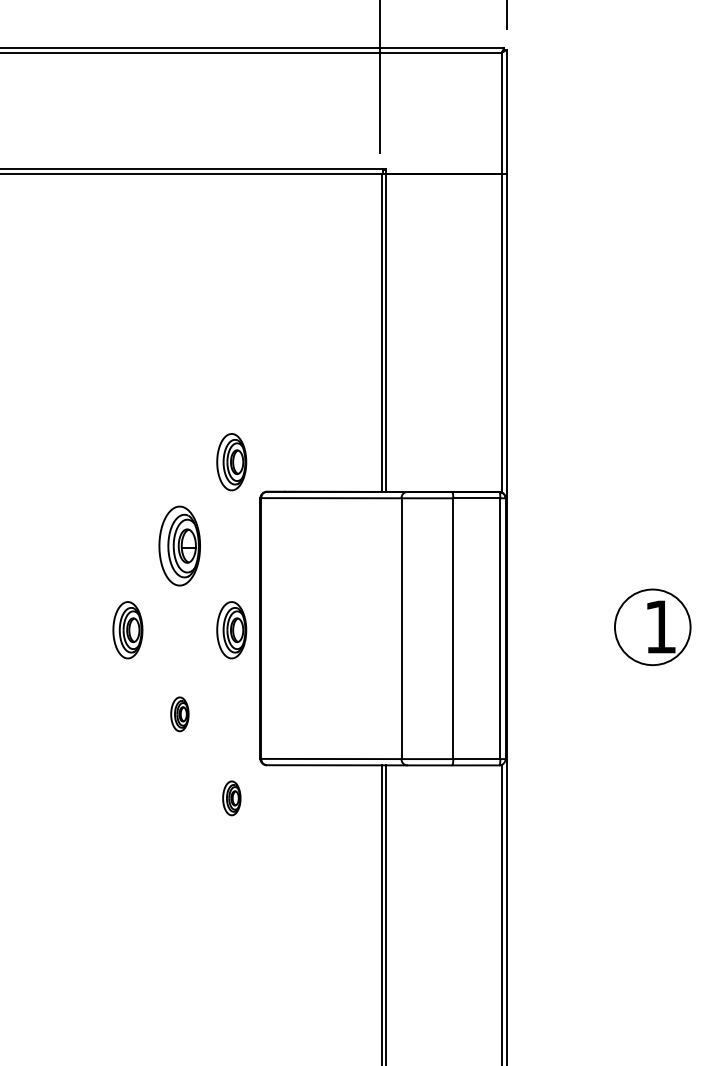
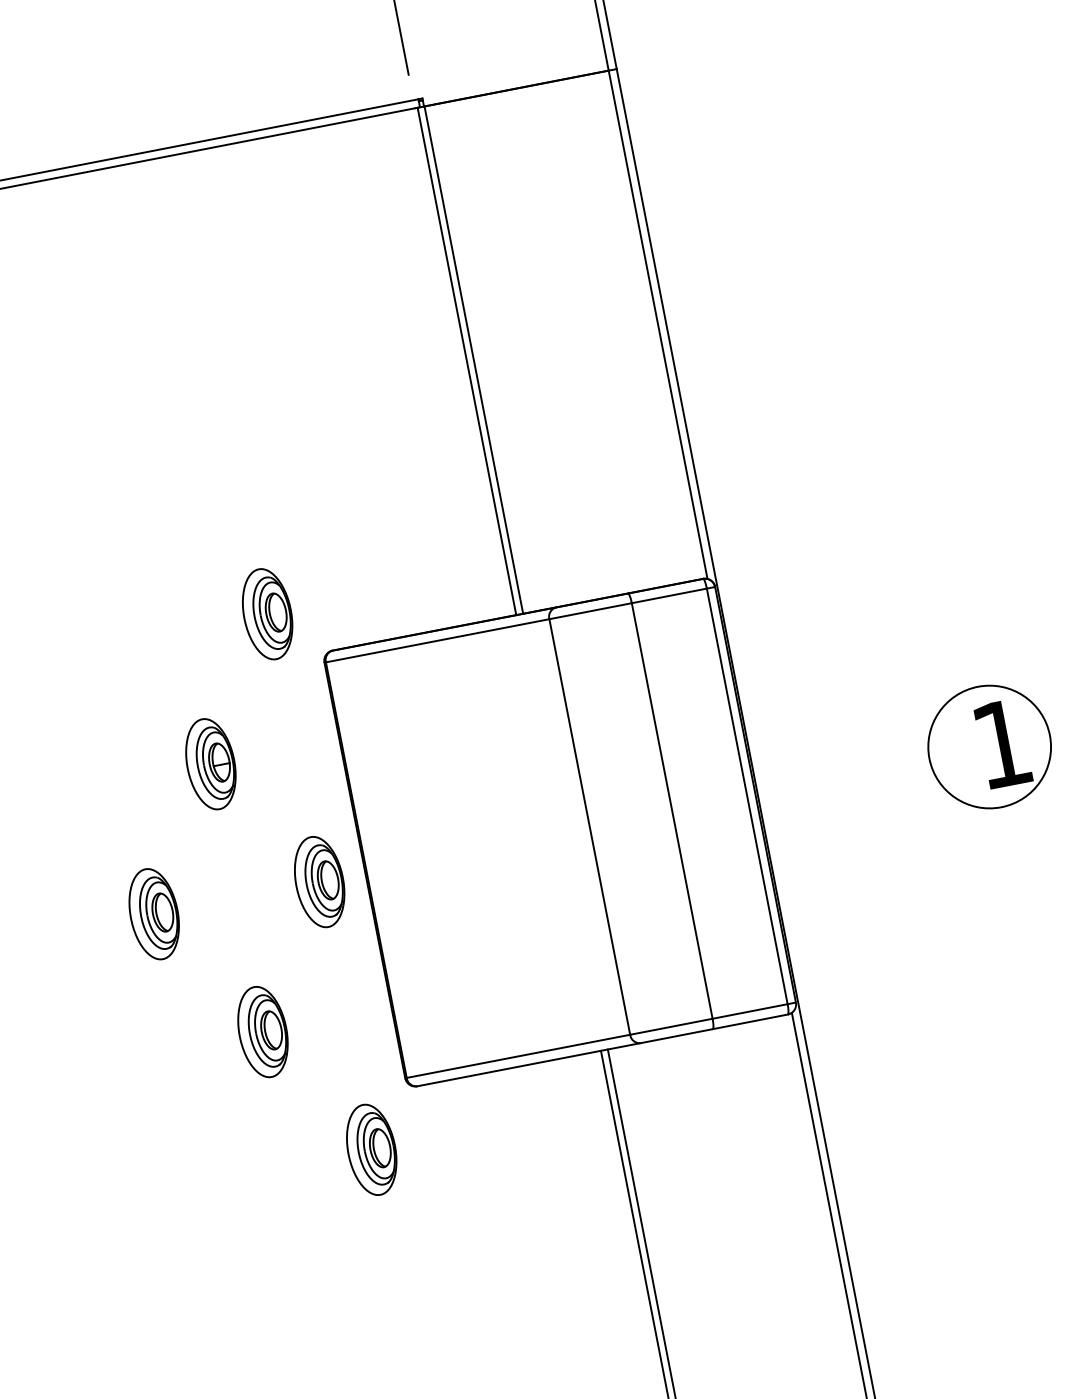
part: (179, 546) -> (210, 764), size x0.71
part: (179, 714) -> (262, 1032), size x1.67
part: (231, 798) -> (371, 1150), size x1.67

